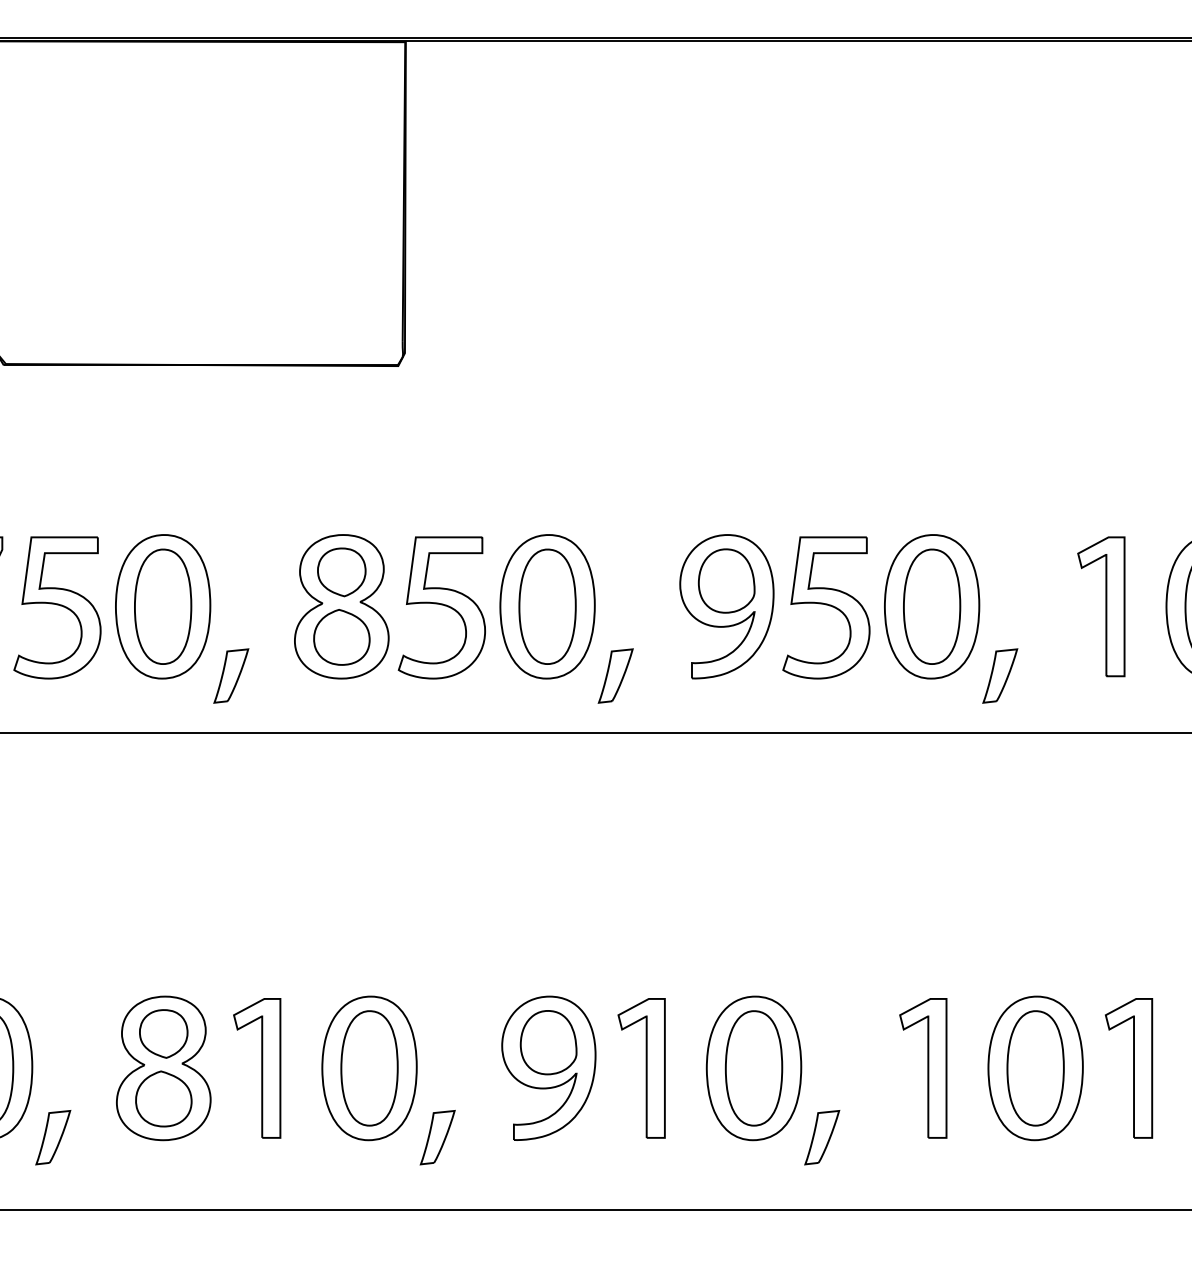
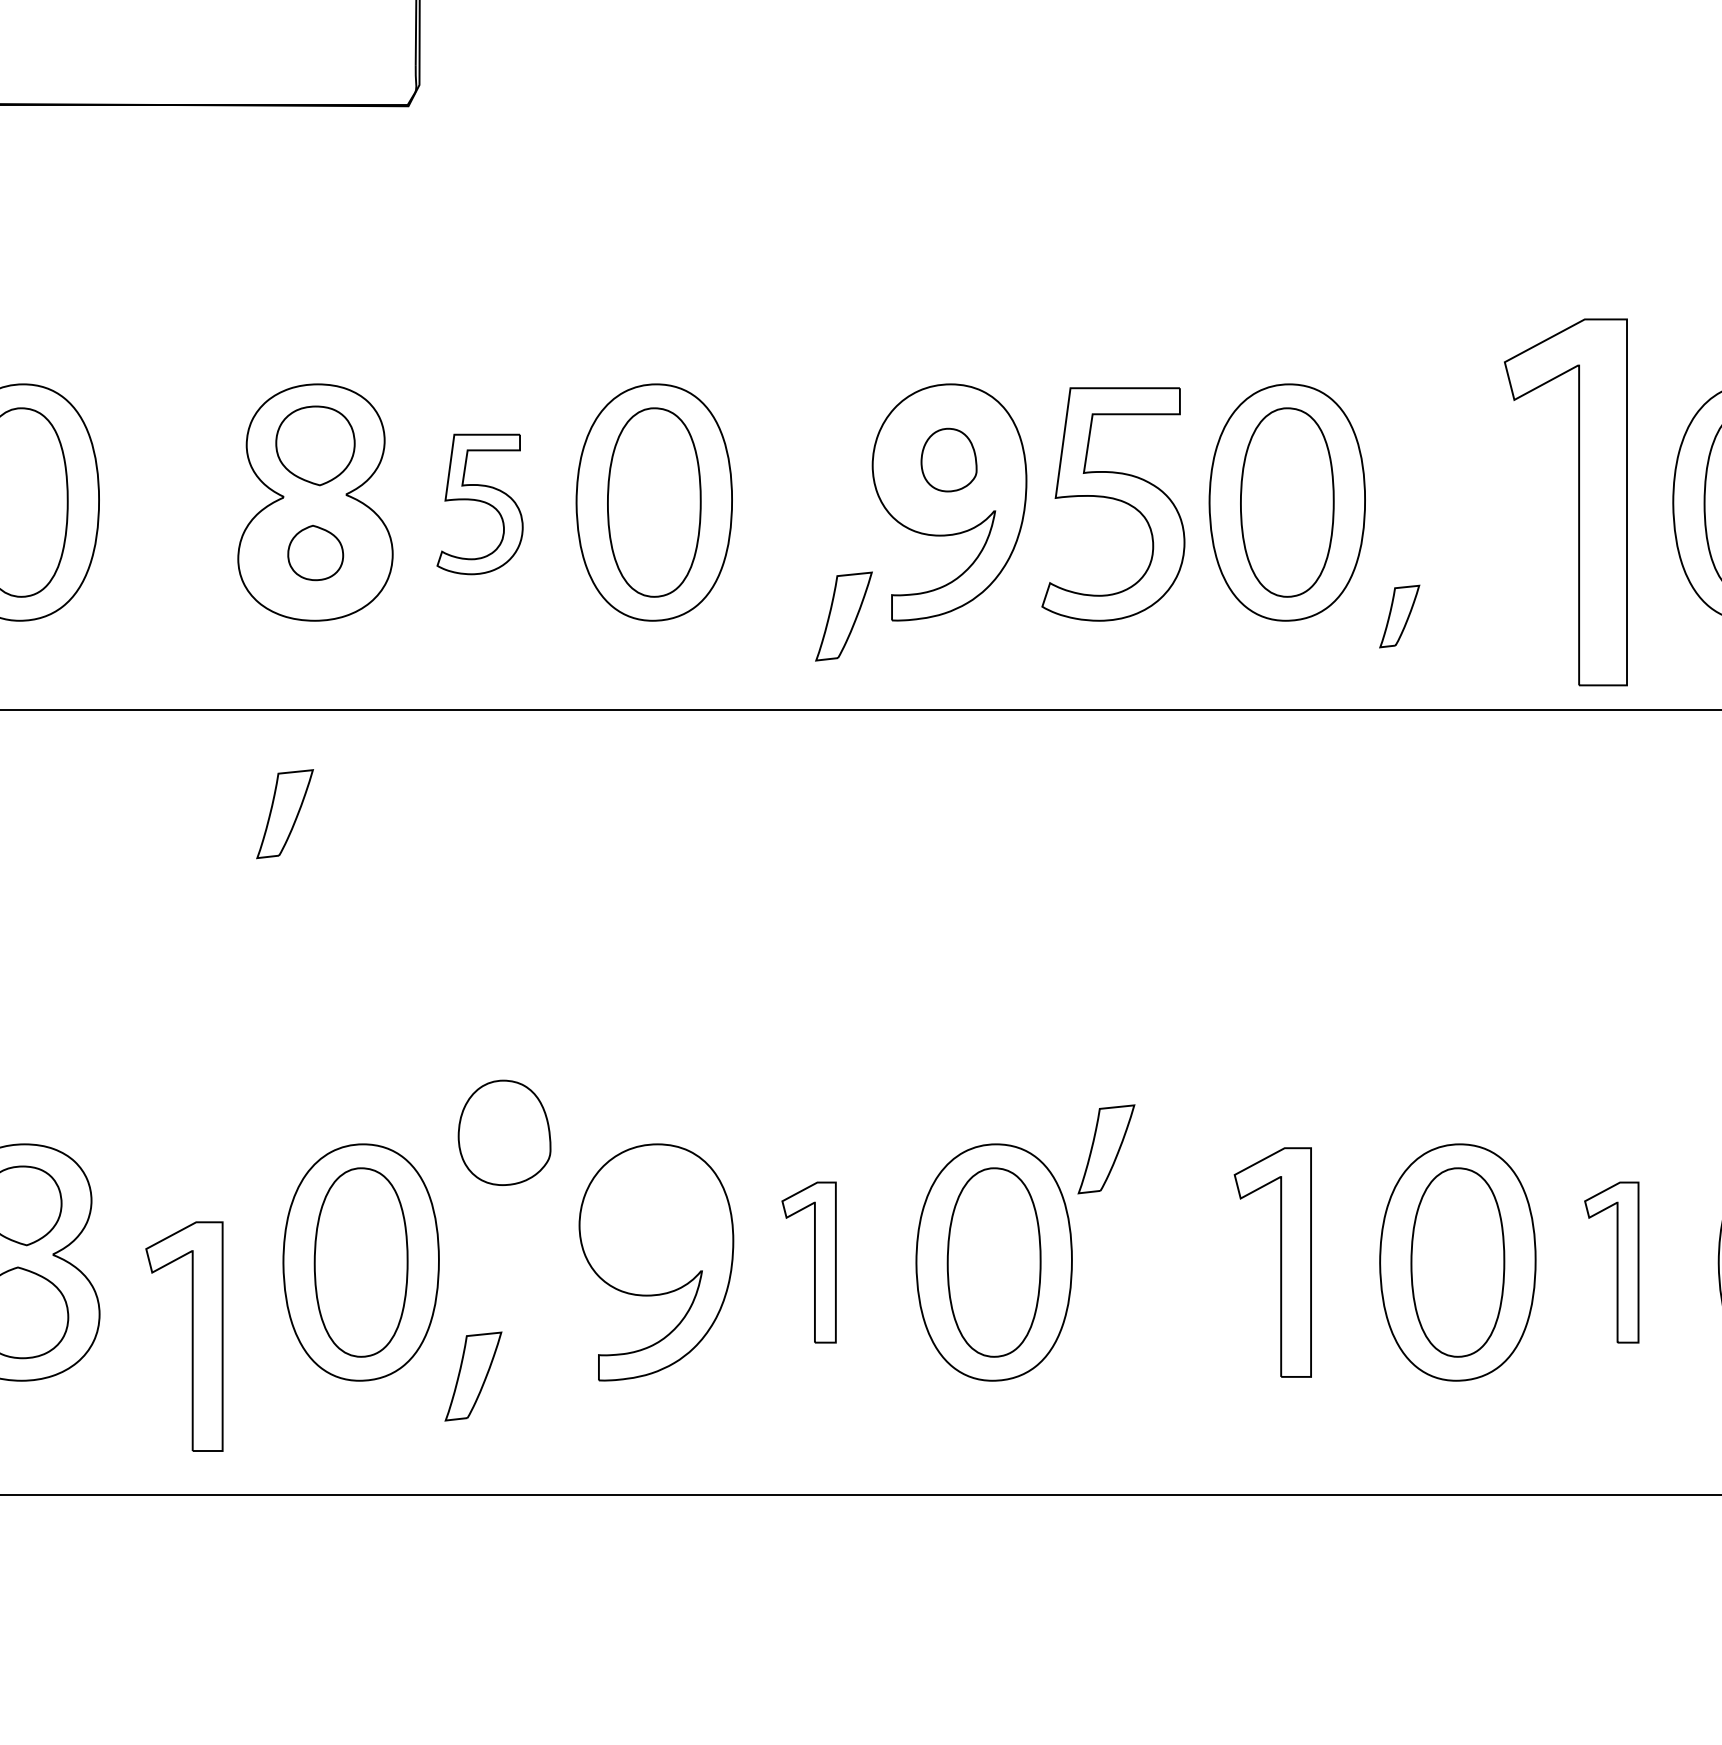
part: (726, 580) -> (948, 459), size x0.6
part: (1101, 606) -> (1566, 502), size x1.6
part: (441, 607) -> (479, 503), size x0.6
part: (341, 637) -> (315, 553), size x0.6
part: (231, 675) -> (285, 813), moved
part: (615, 675) -> (843, 615), moved
part: (1000, 675) -> (1399, 615), size x0.7
part: (548, 1042) -> (504, 1132), moved
part: (257, 1068) -> (184, 1336), moved
part: (641, 1068) -> (808, 1262), size x0.7
part: (1129, 1068) -> (1612, 1262), size x0.7
part: (822, 1137) -> (1106, 1149), moved

